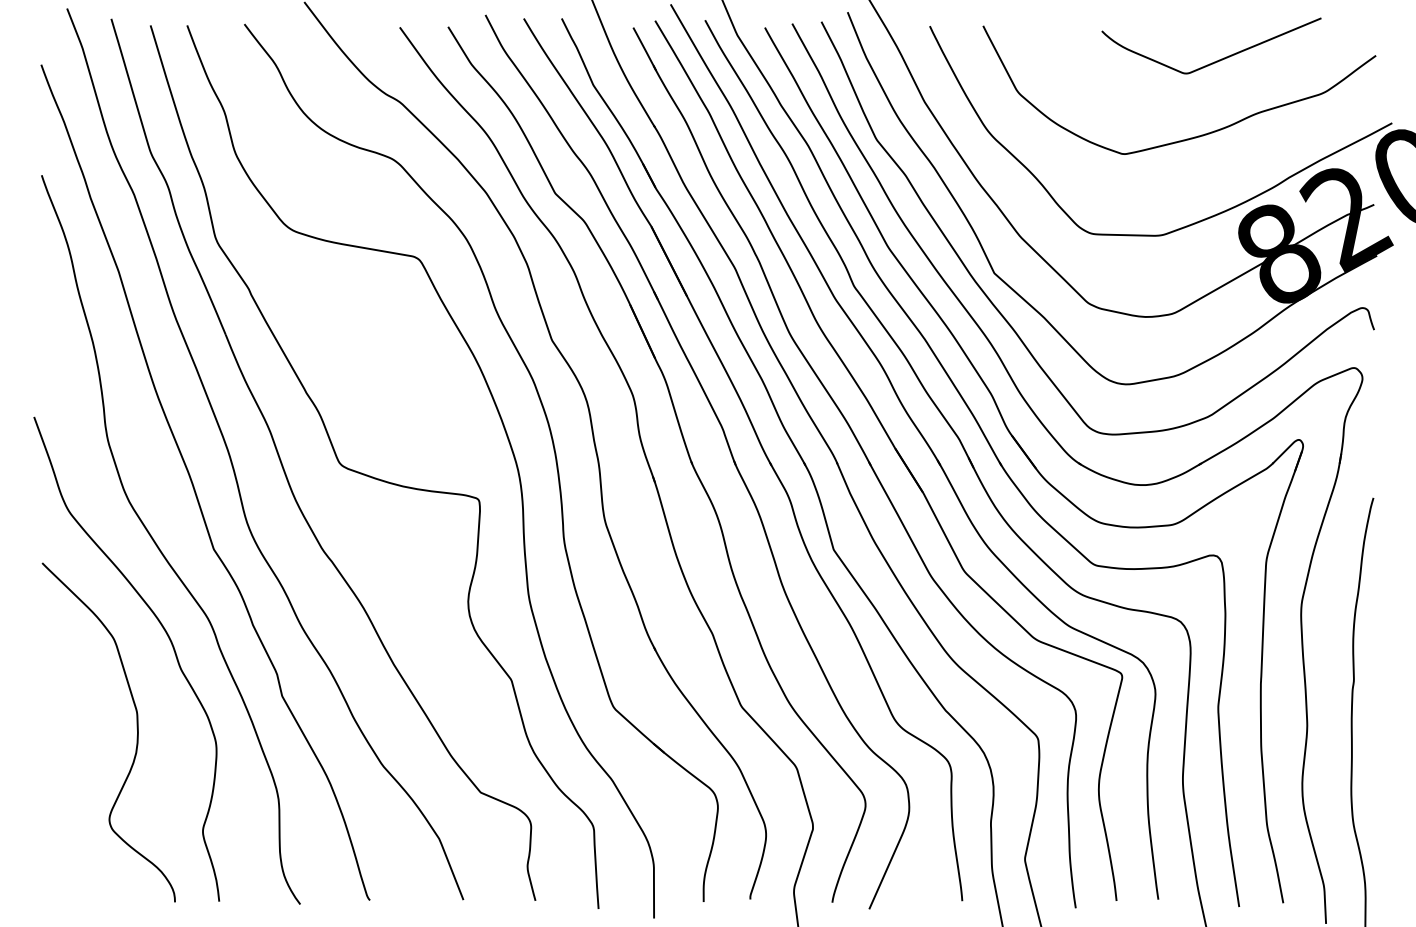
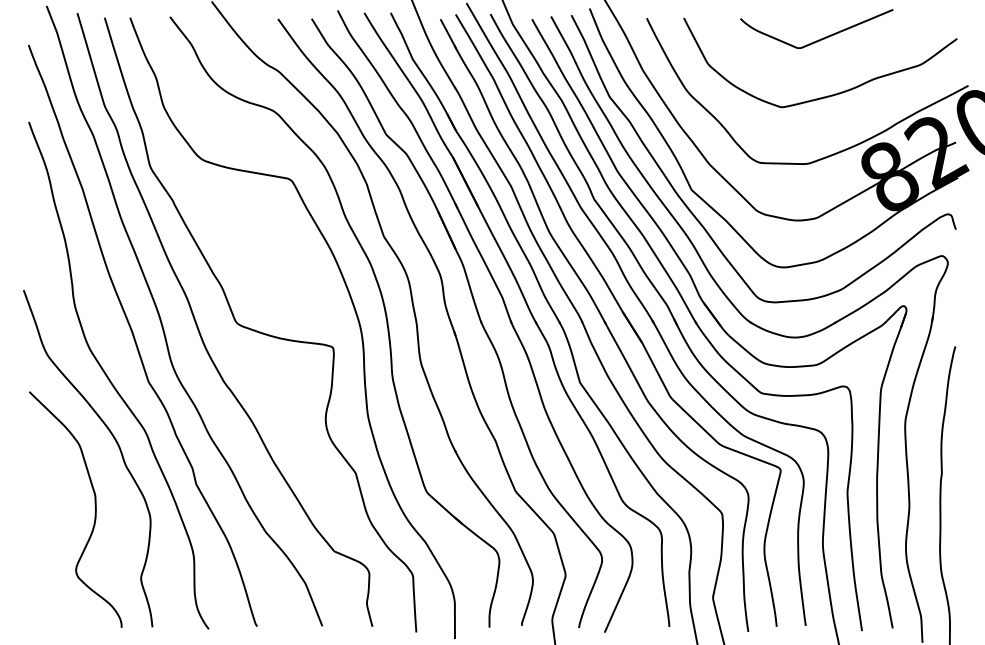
curve: (1213, 61) -> (818, 39), moved

